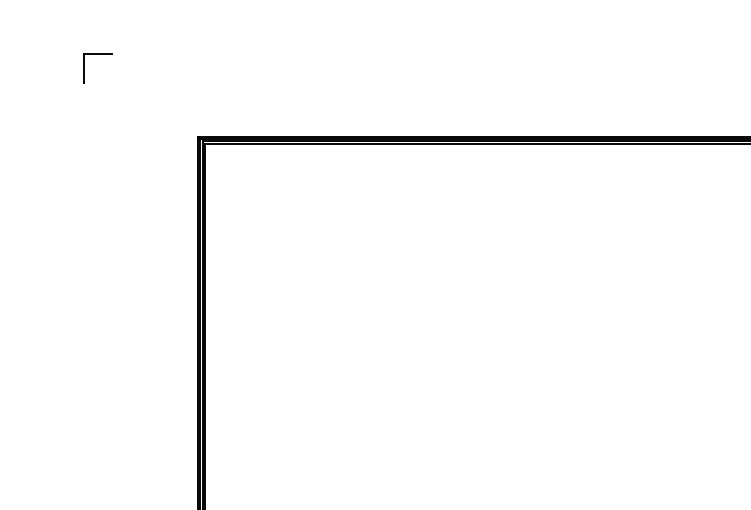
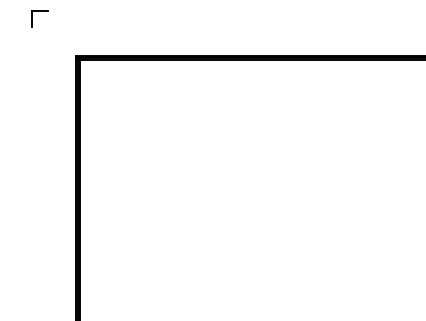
part: (97, 54) -> (39, 11), moved

